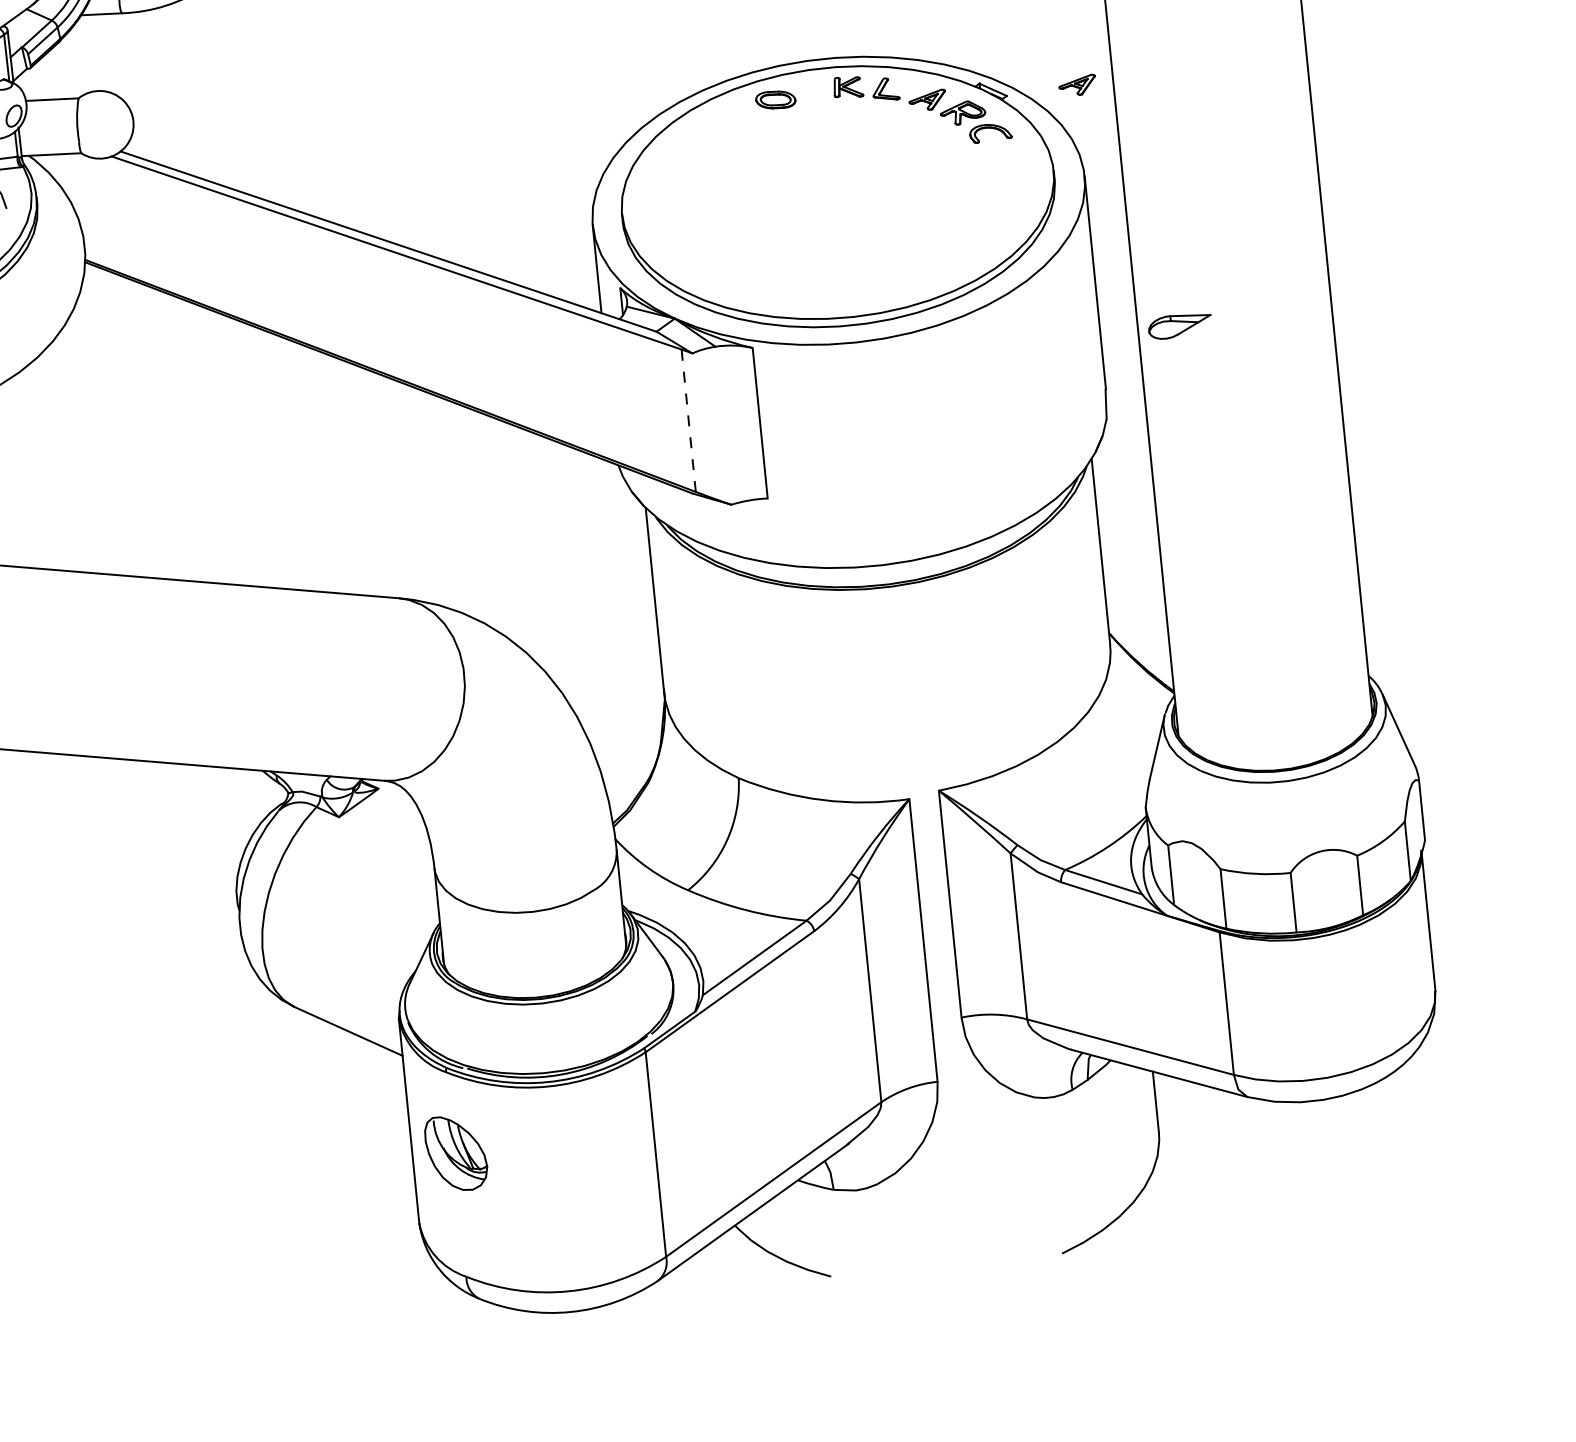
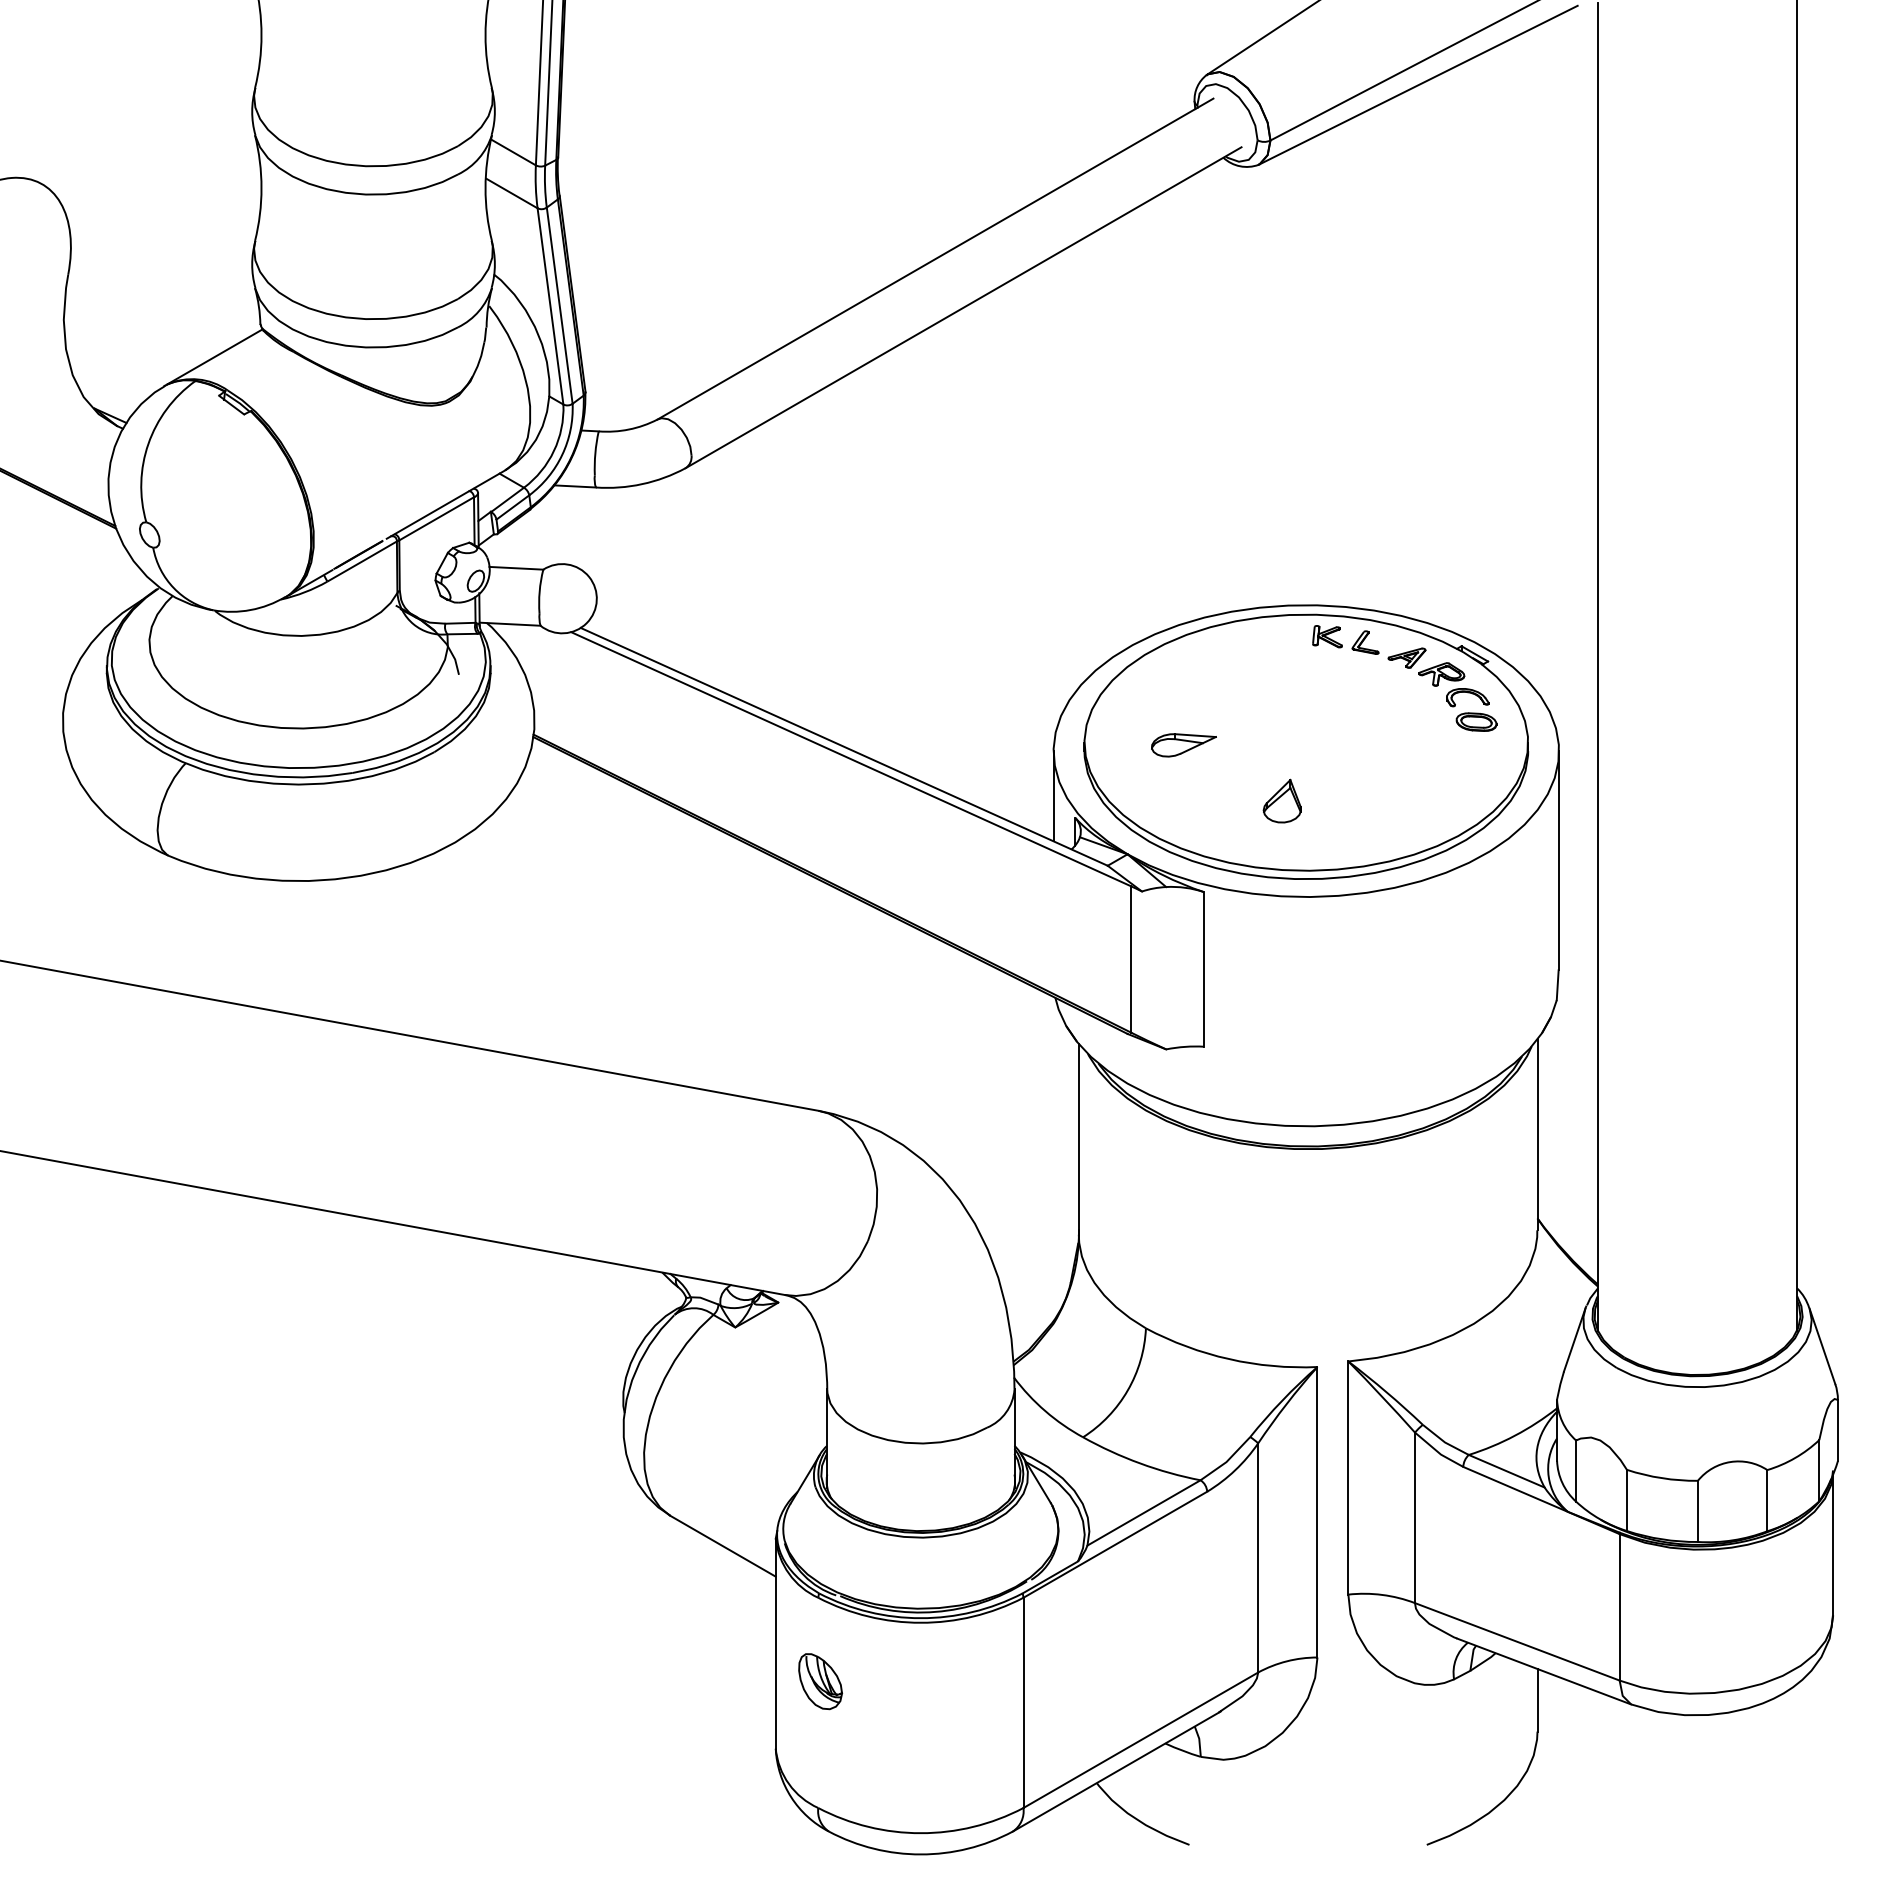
part: (1076, 85) -> (1560, 657), removed
part: (775, 99) -> (1476, 721), moved
part: (819, 251) -> (1281, 800), added
part: (1179, 326) -> (1183, 745), moved
line: (688, 420) -> (1131, 959), dashed -> solid
part: (456, 1153) -> (820, 1681), size x0.71

